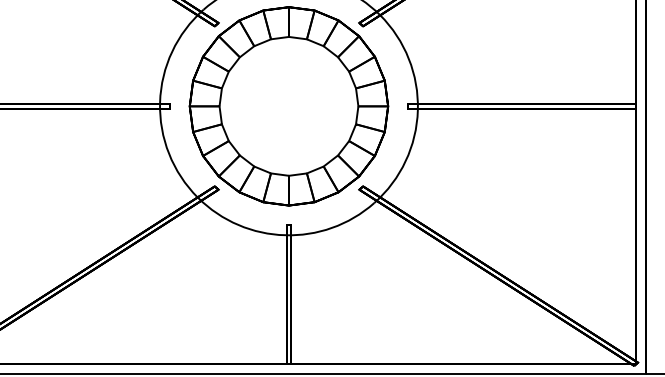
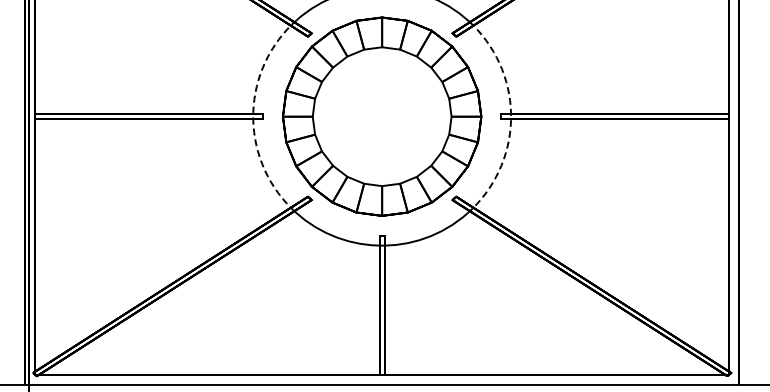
arc: (160, 102) -> (253, 112), solid -> dashed
arc: (418, 110) -> (511, 120), solid -> dashed

